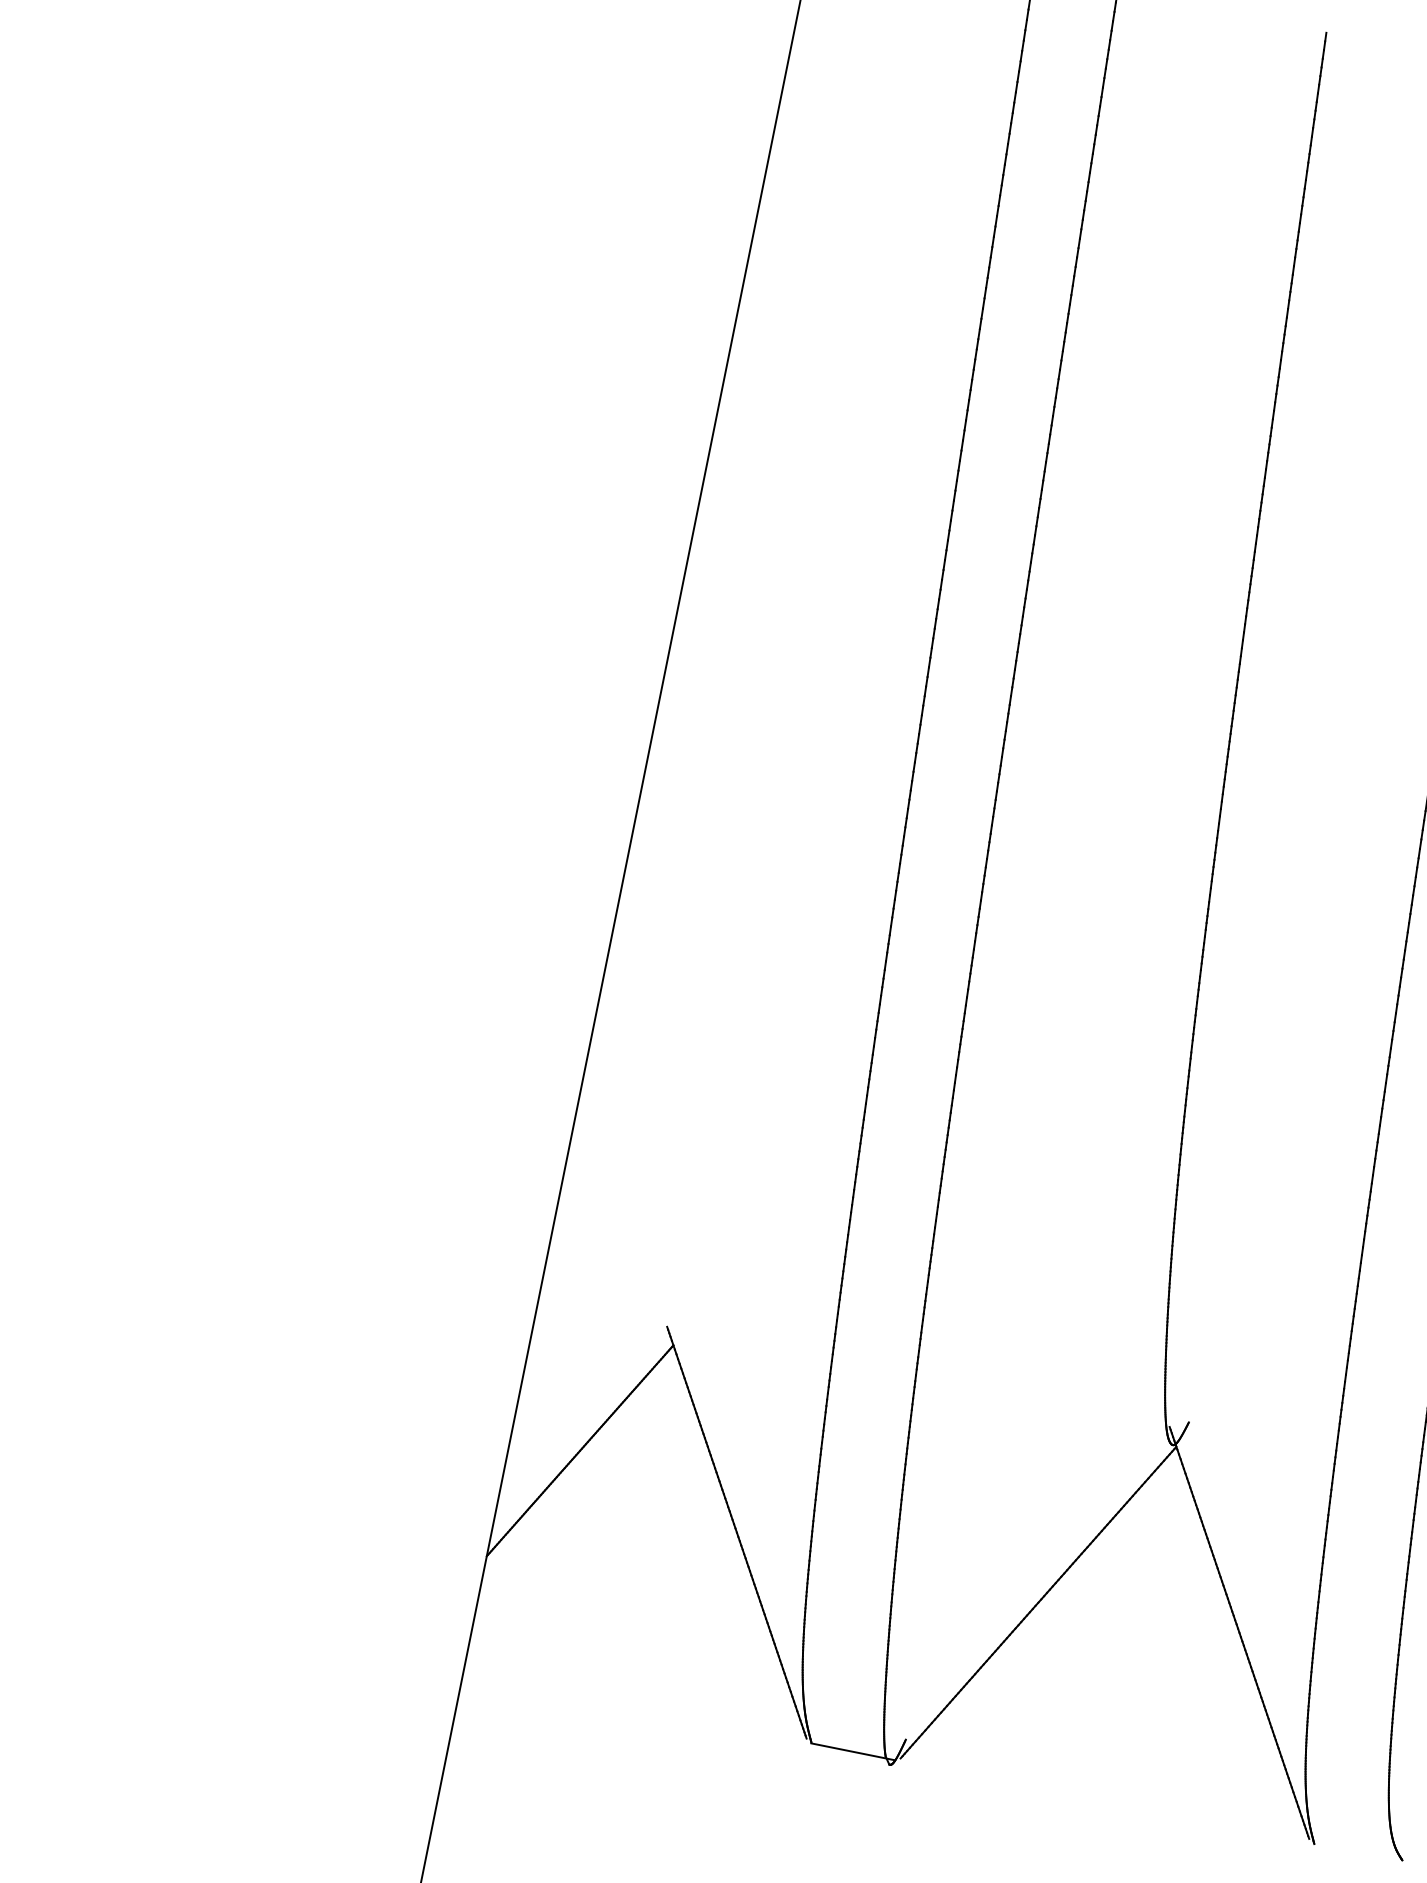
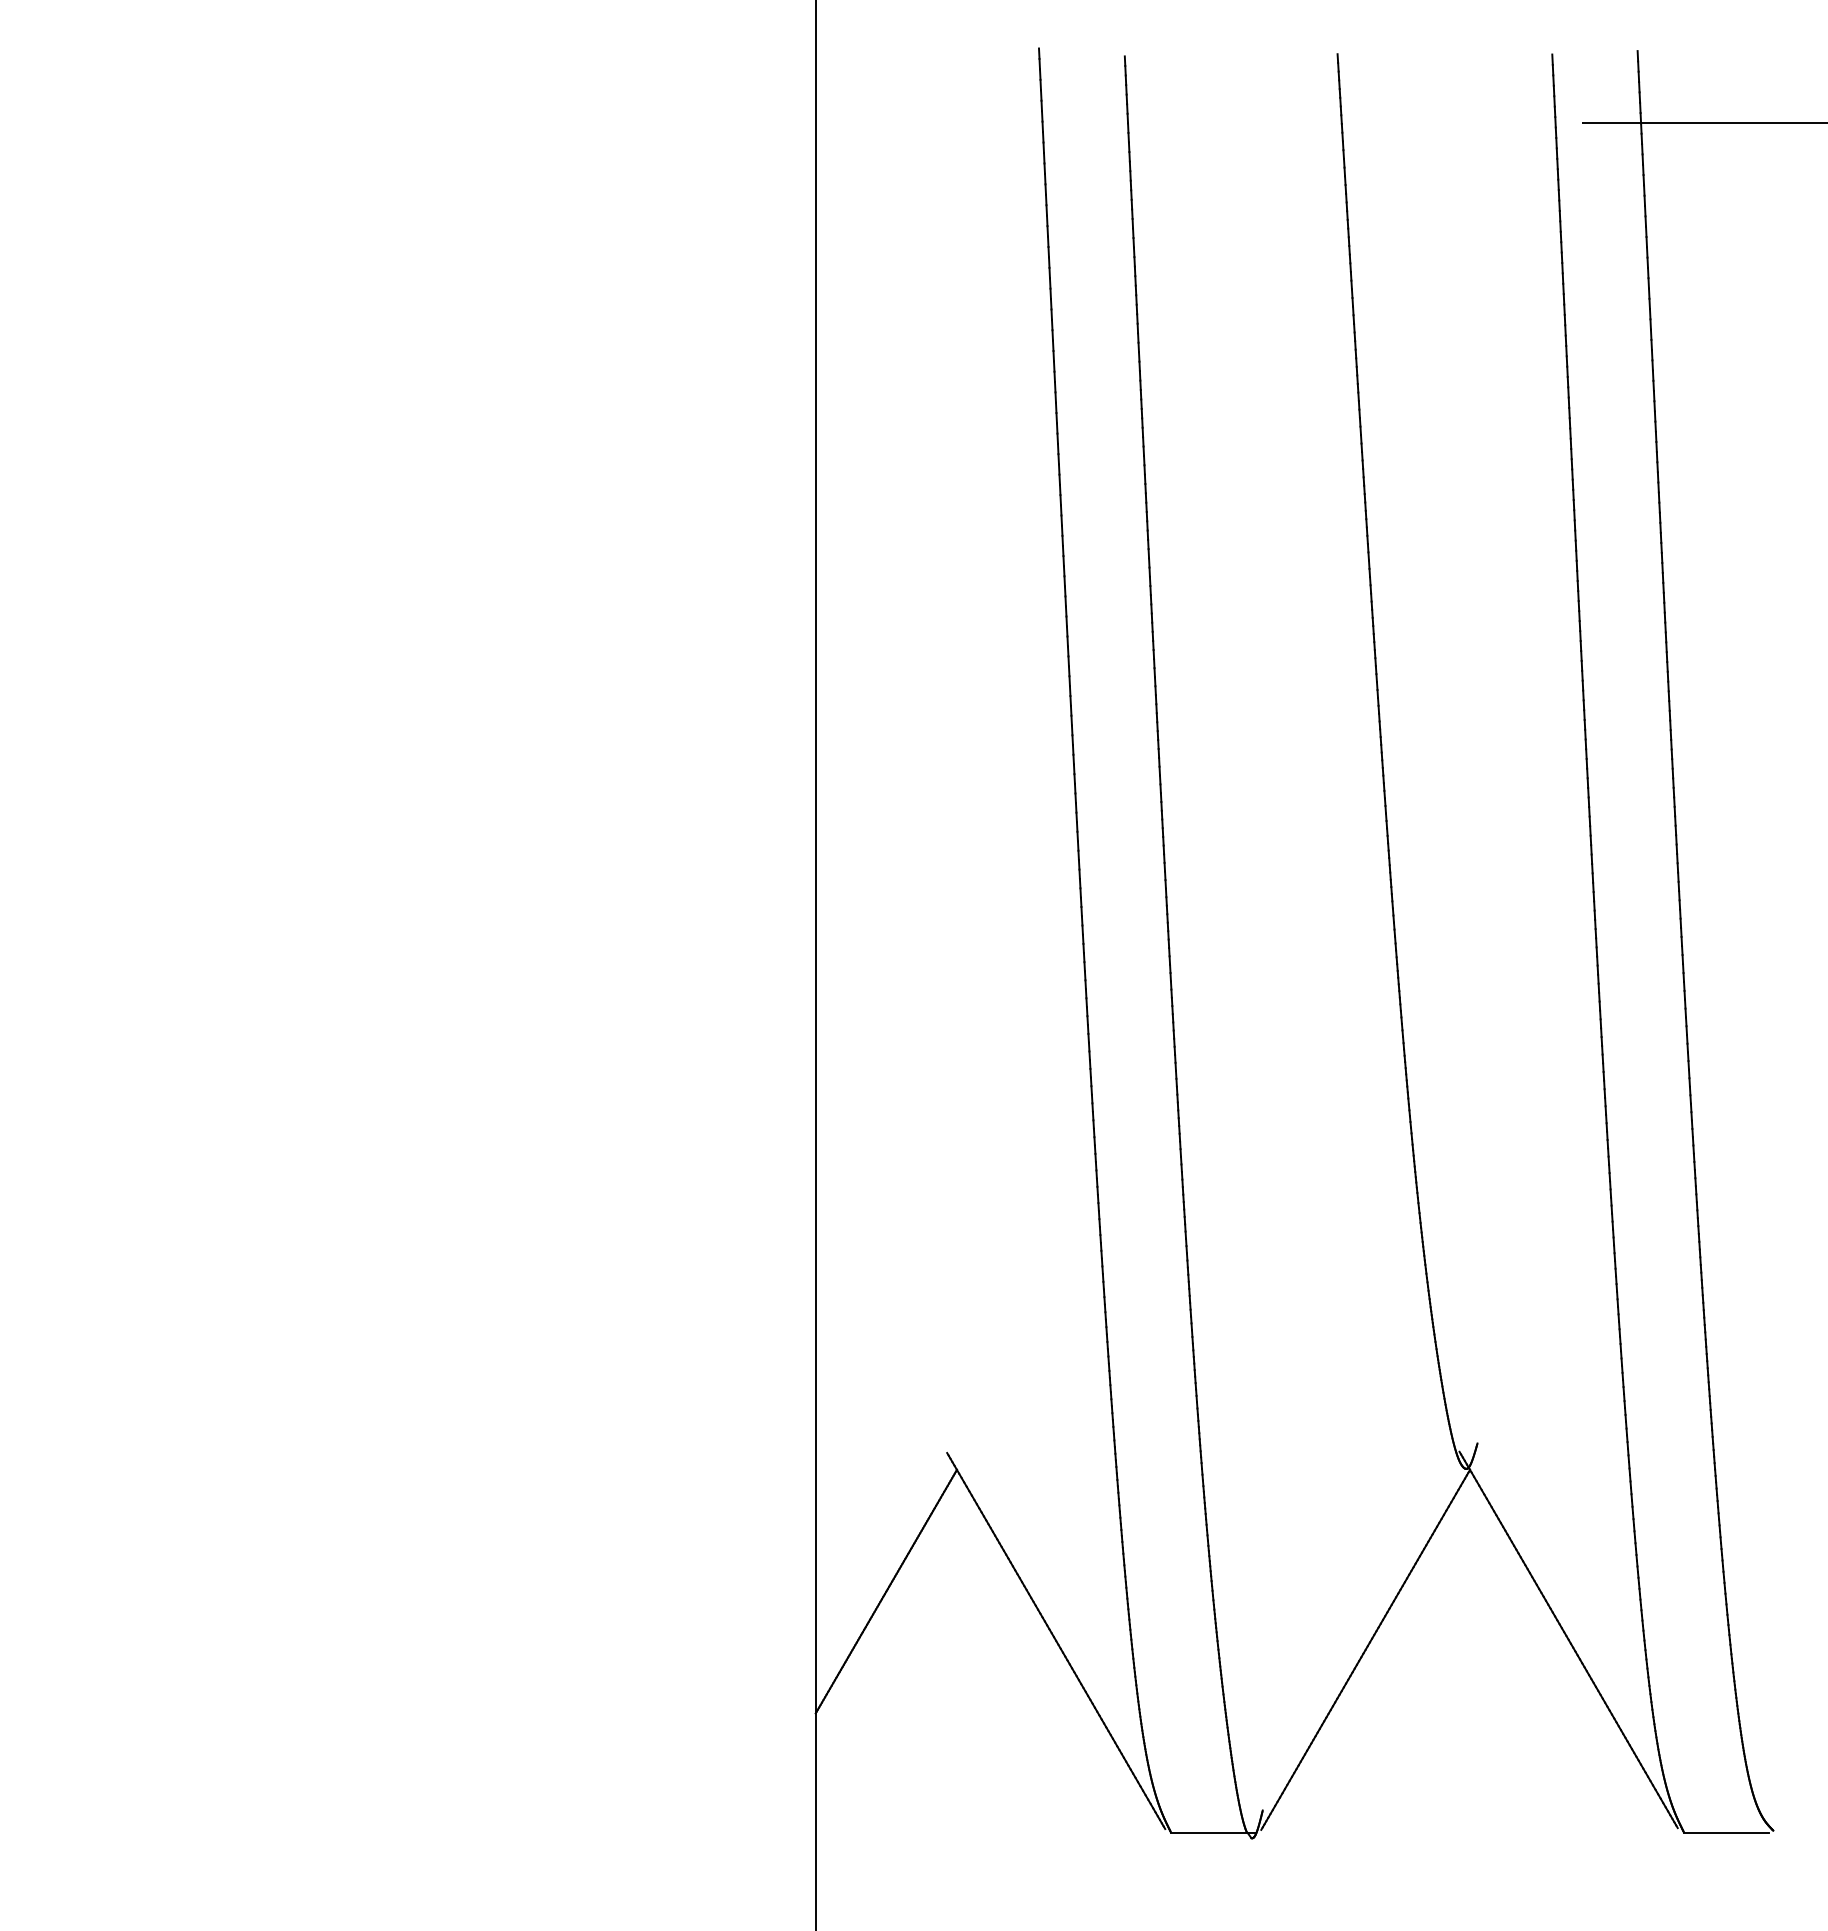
line: (1356, 1852) -> (1726, 1832), added

